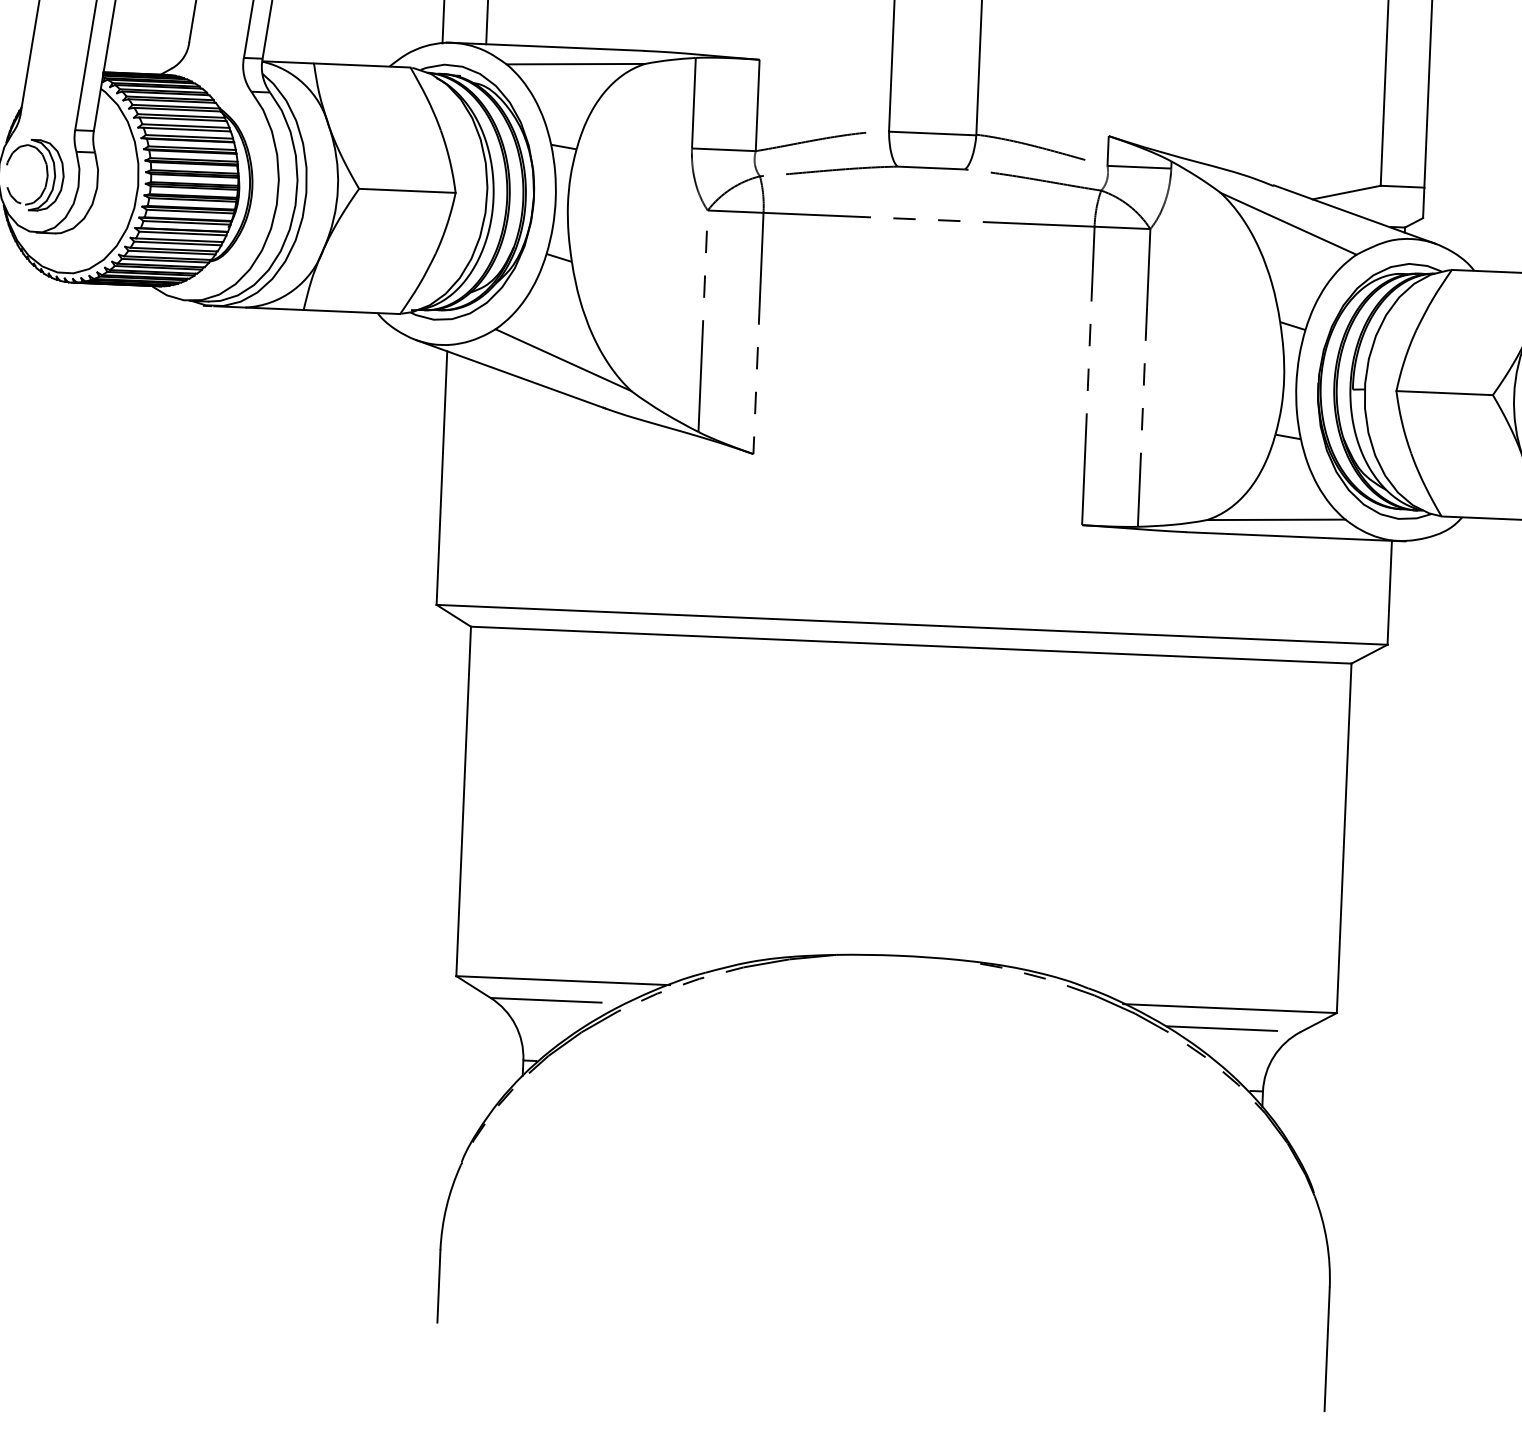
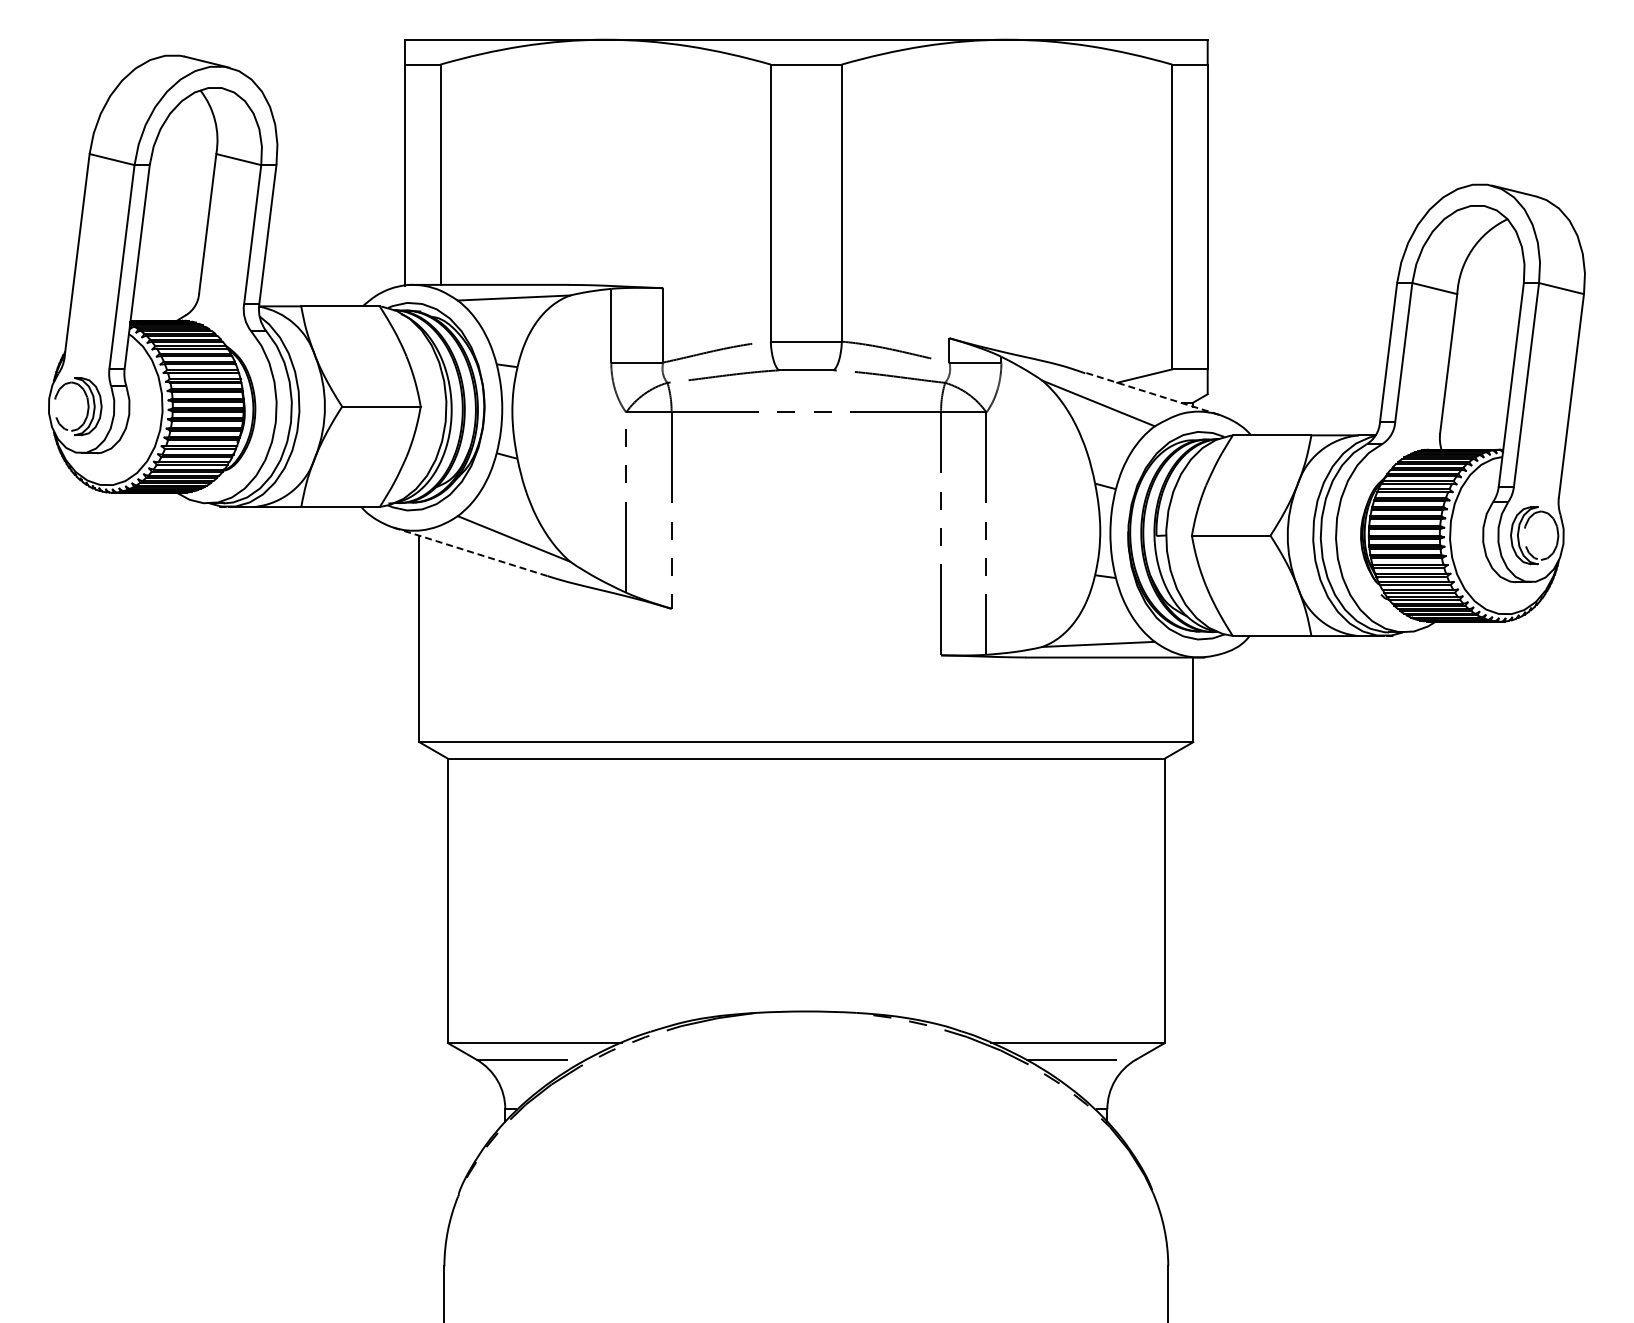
line: (1354, 214) -> (1151, 393), solid -> dashed
line: (510, 374) -> (471, 552), solid -> dashed

